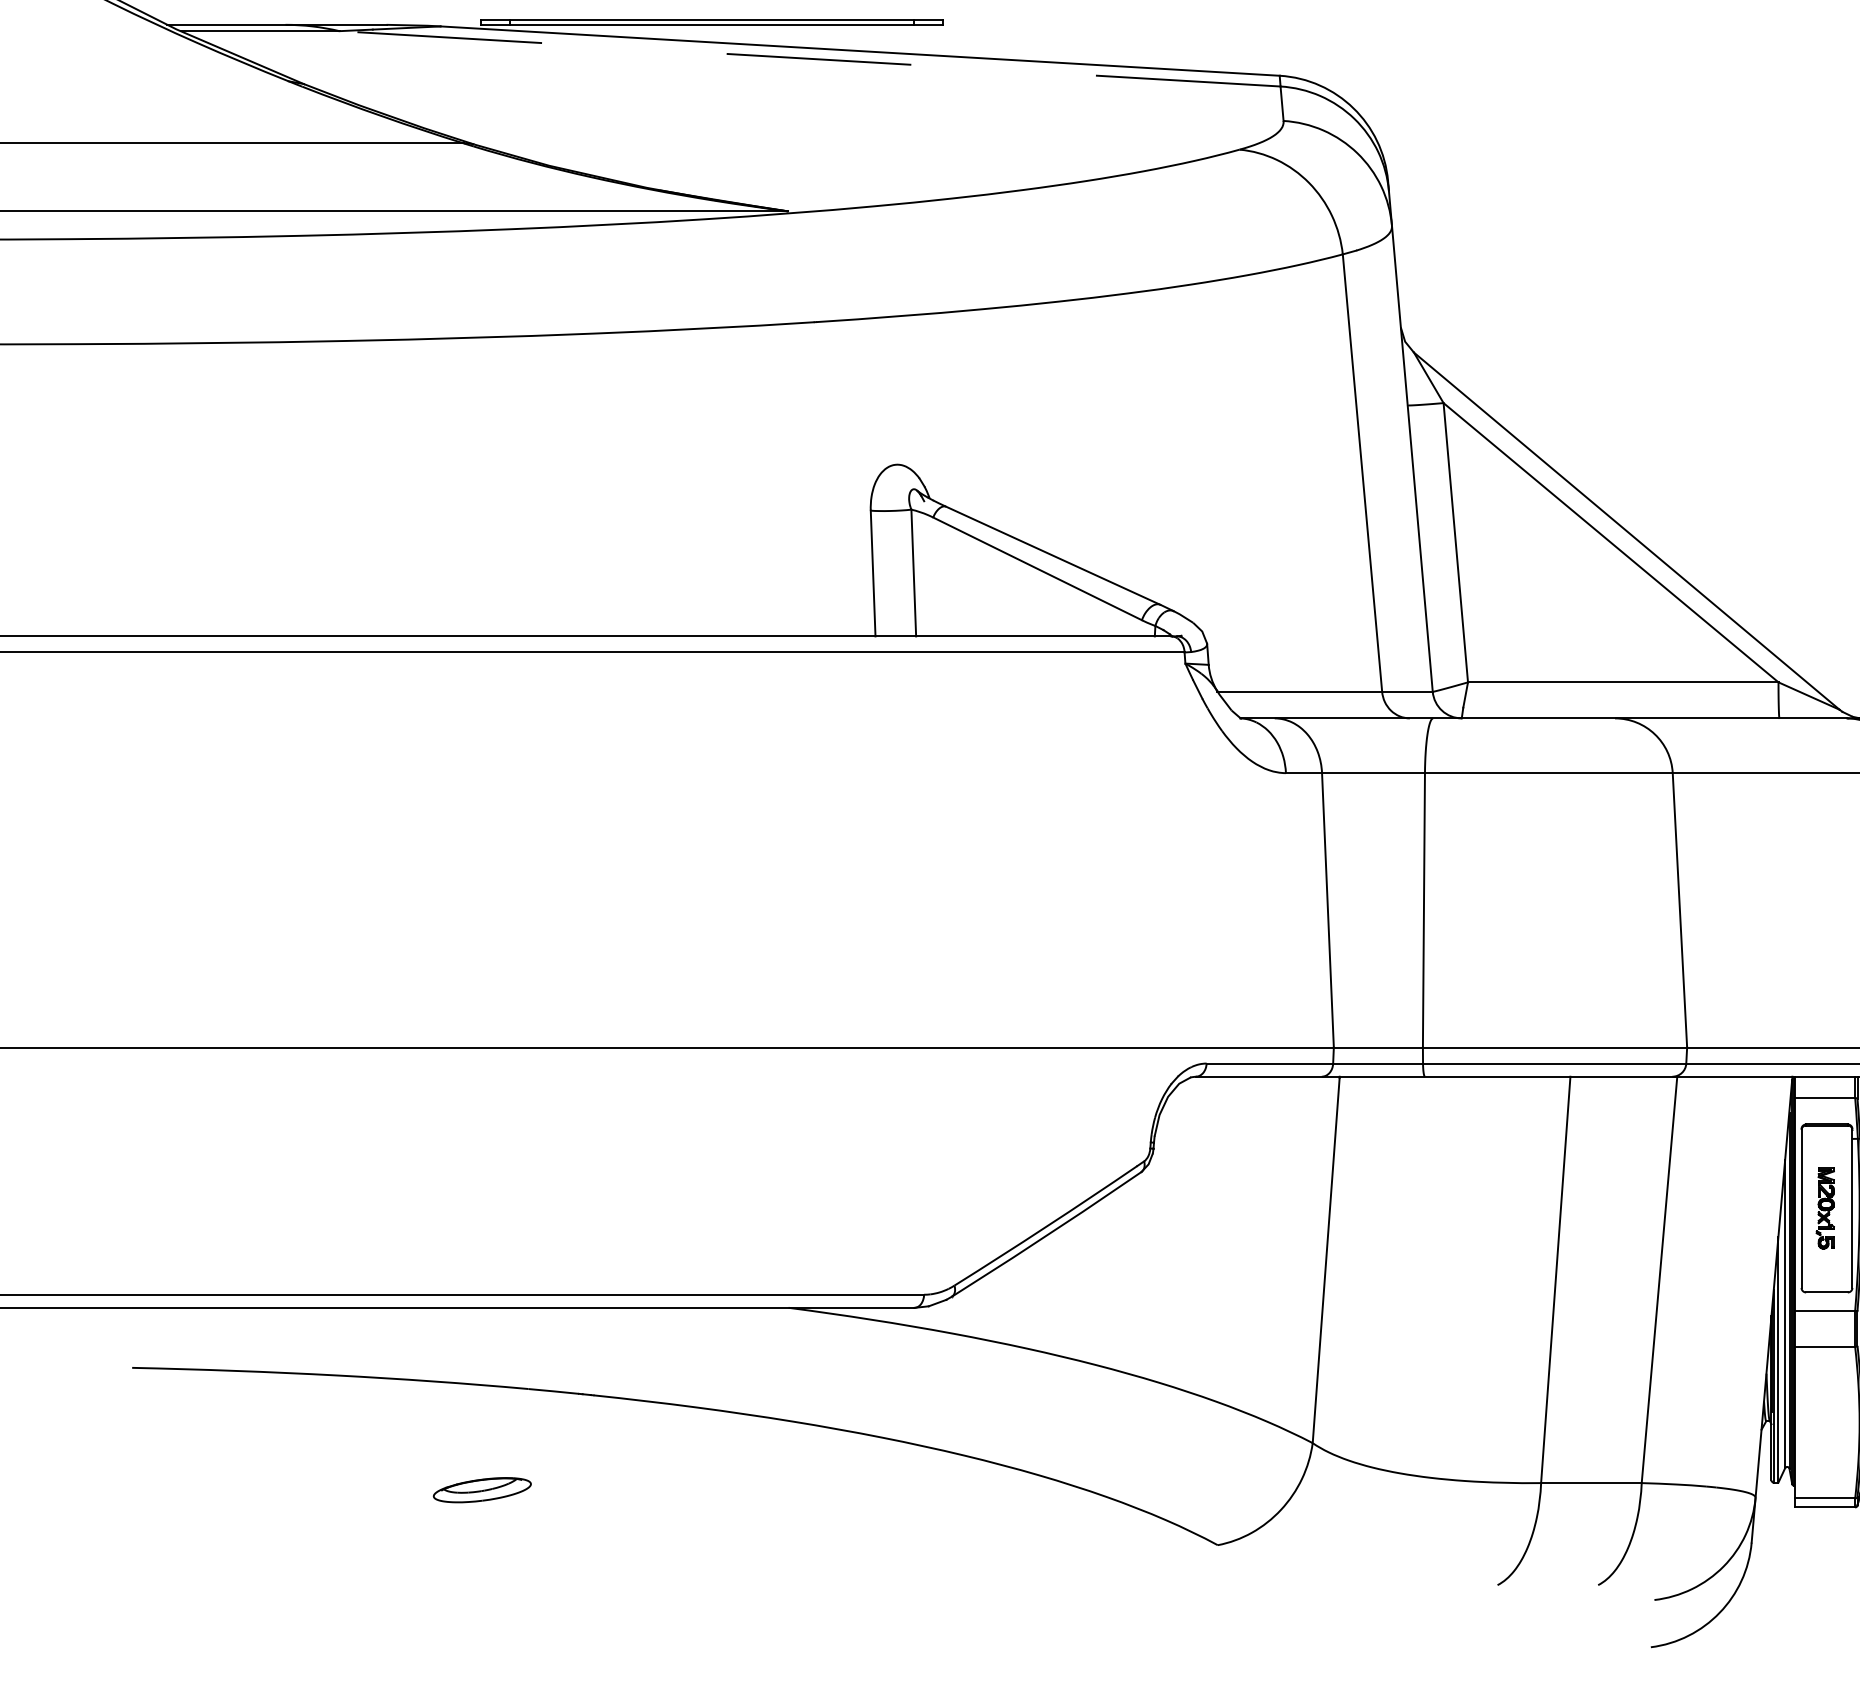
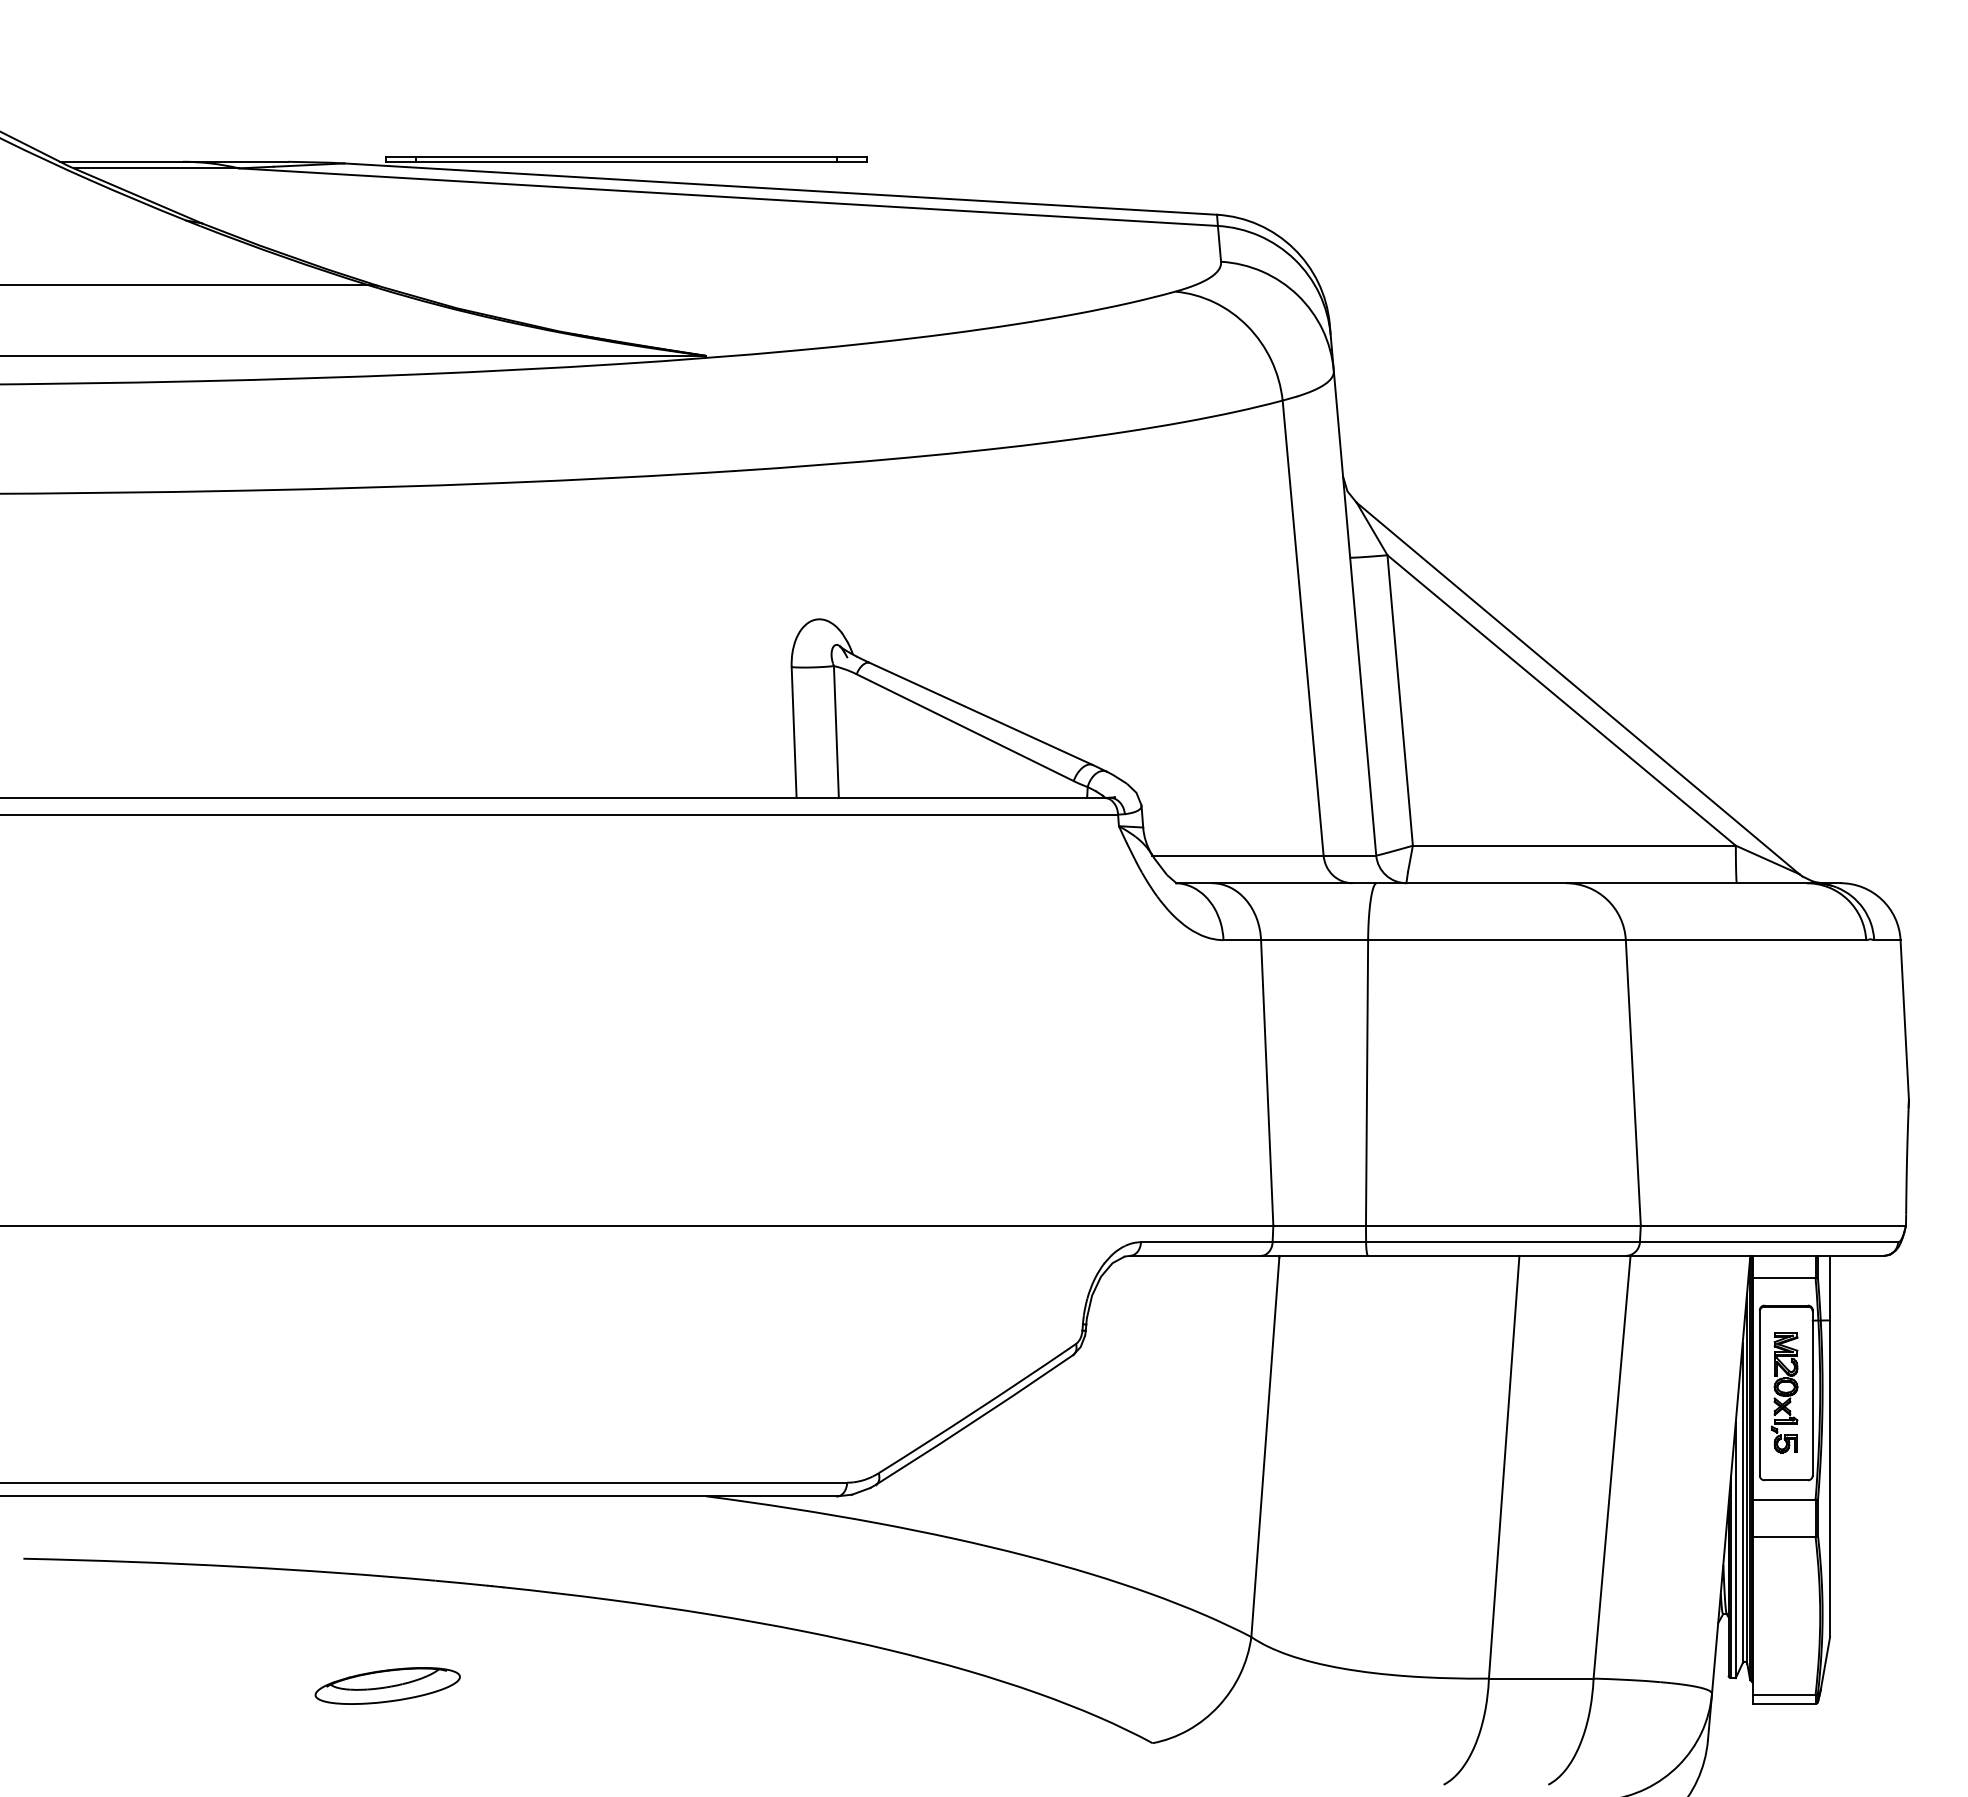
line: (810, 59) -> (728, 197), dashed -> solid
part: (1825, 1208) -> (1784, 1392), size x1.43
part: (482, 1489) -> (387, 1685), size x1.43

